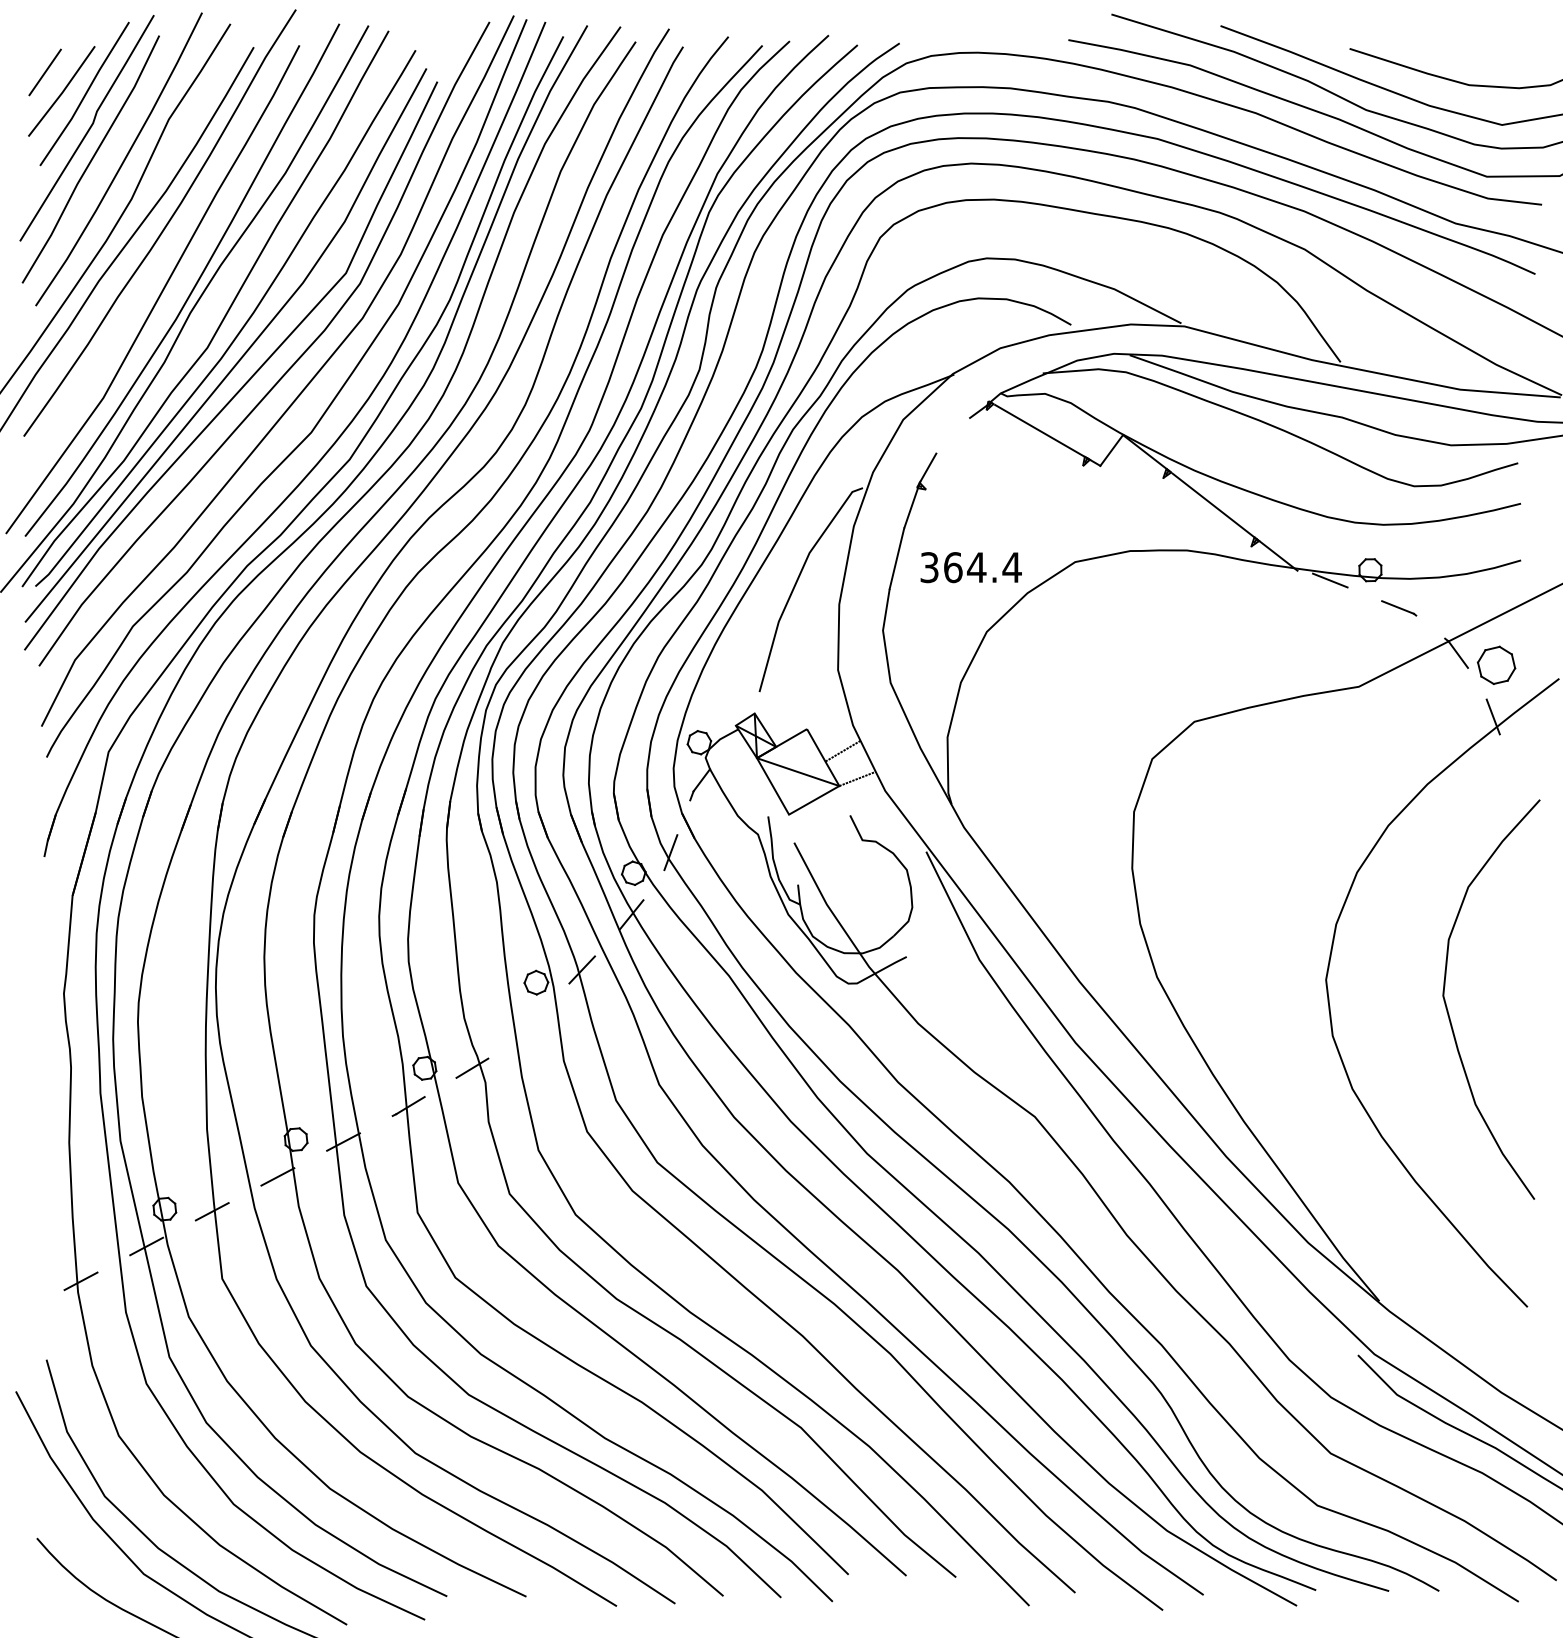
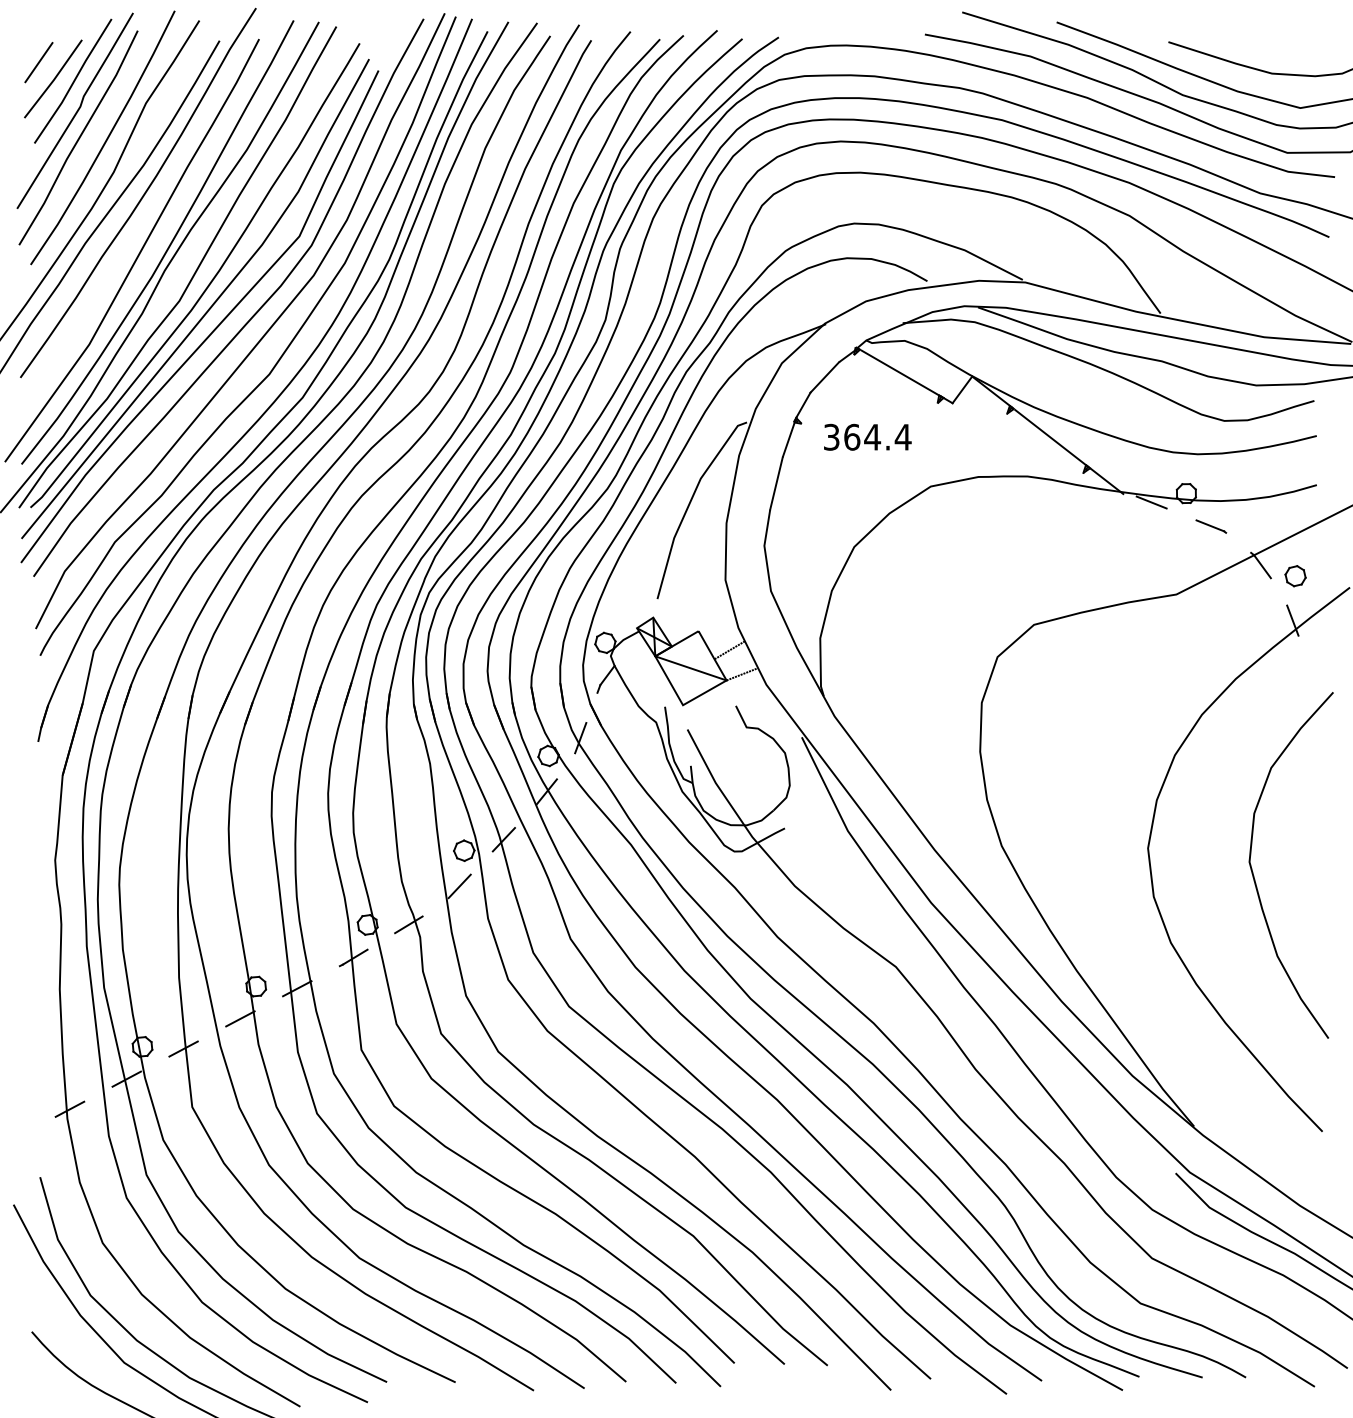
line: (952, 436) -> (824, 377), added
text: (970, 566) -> (867, 436), moved
part: (1496, 665) -> (1295, 576), size x0.62
line: (530, 1023) -> (459, 886), added

